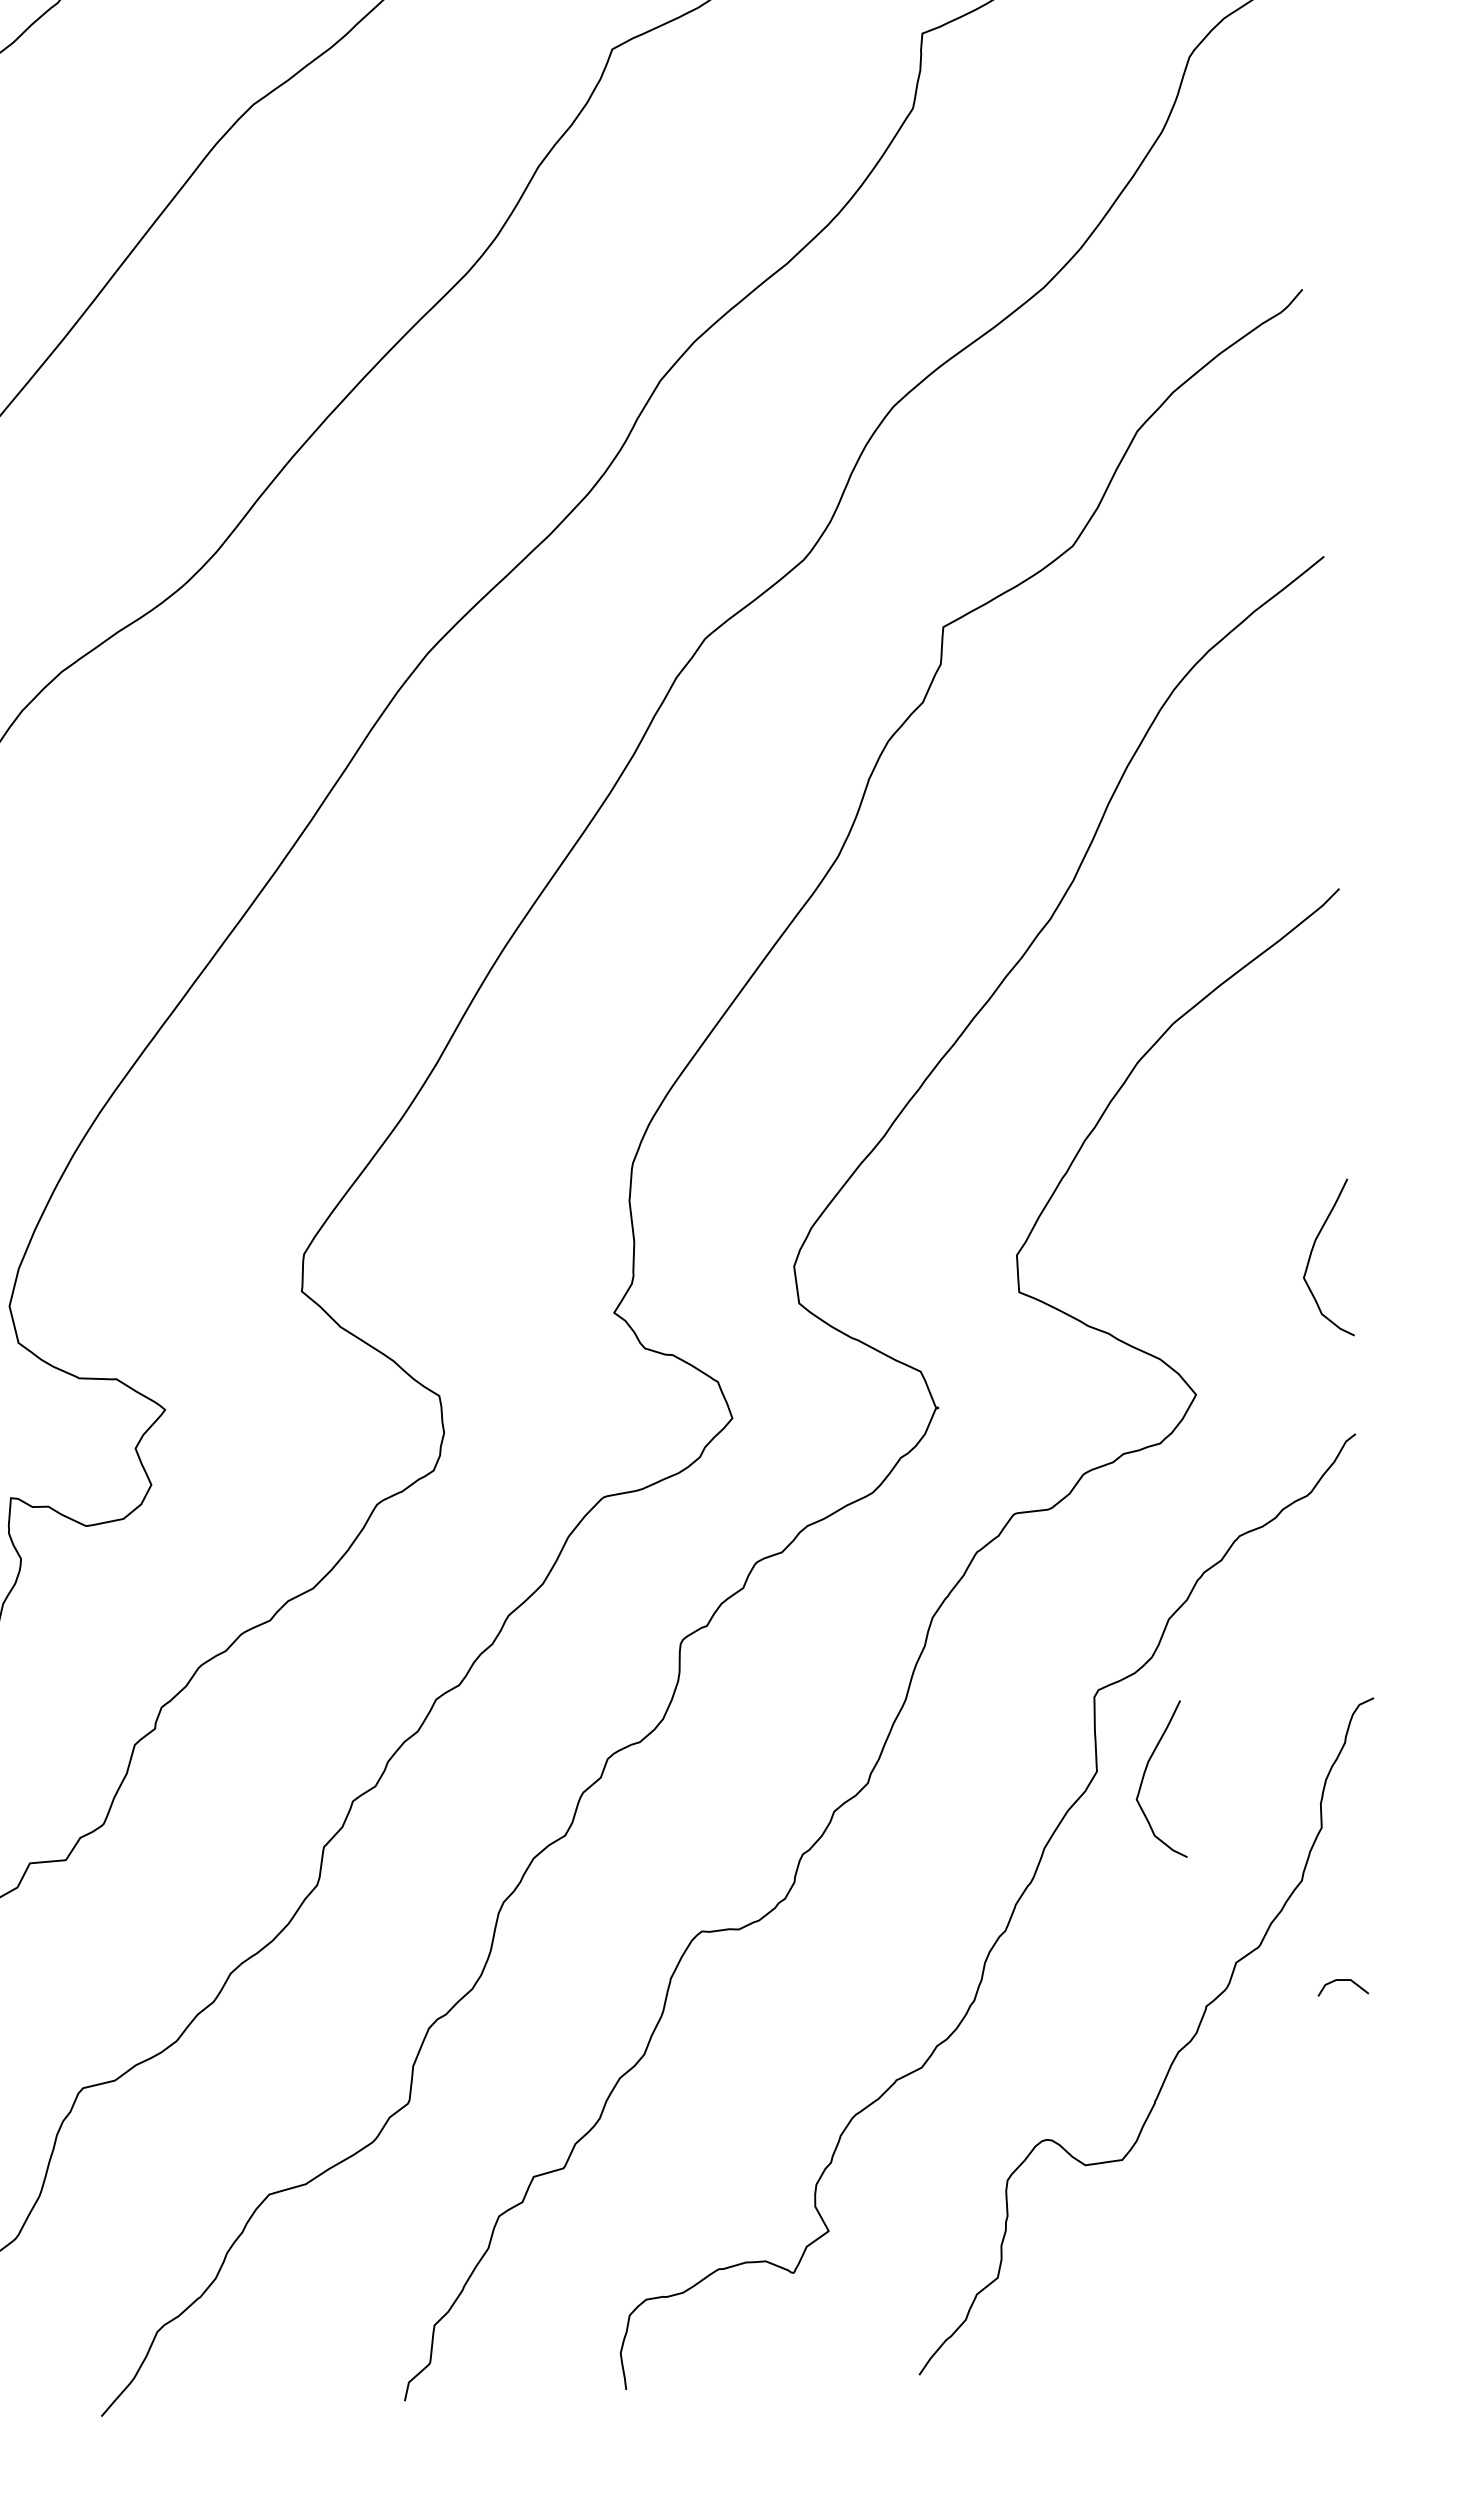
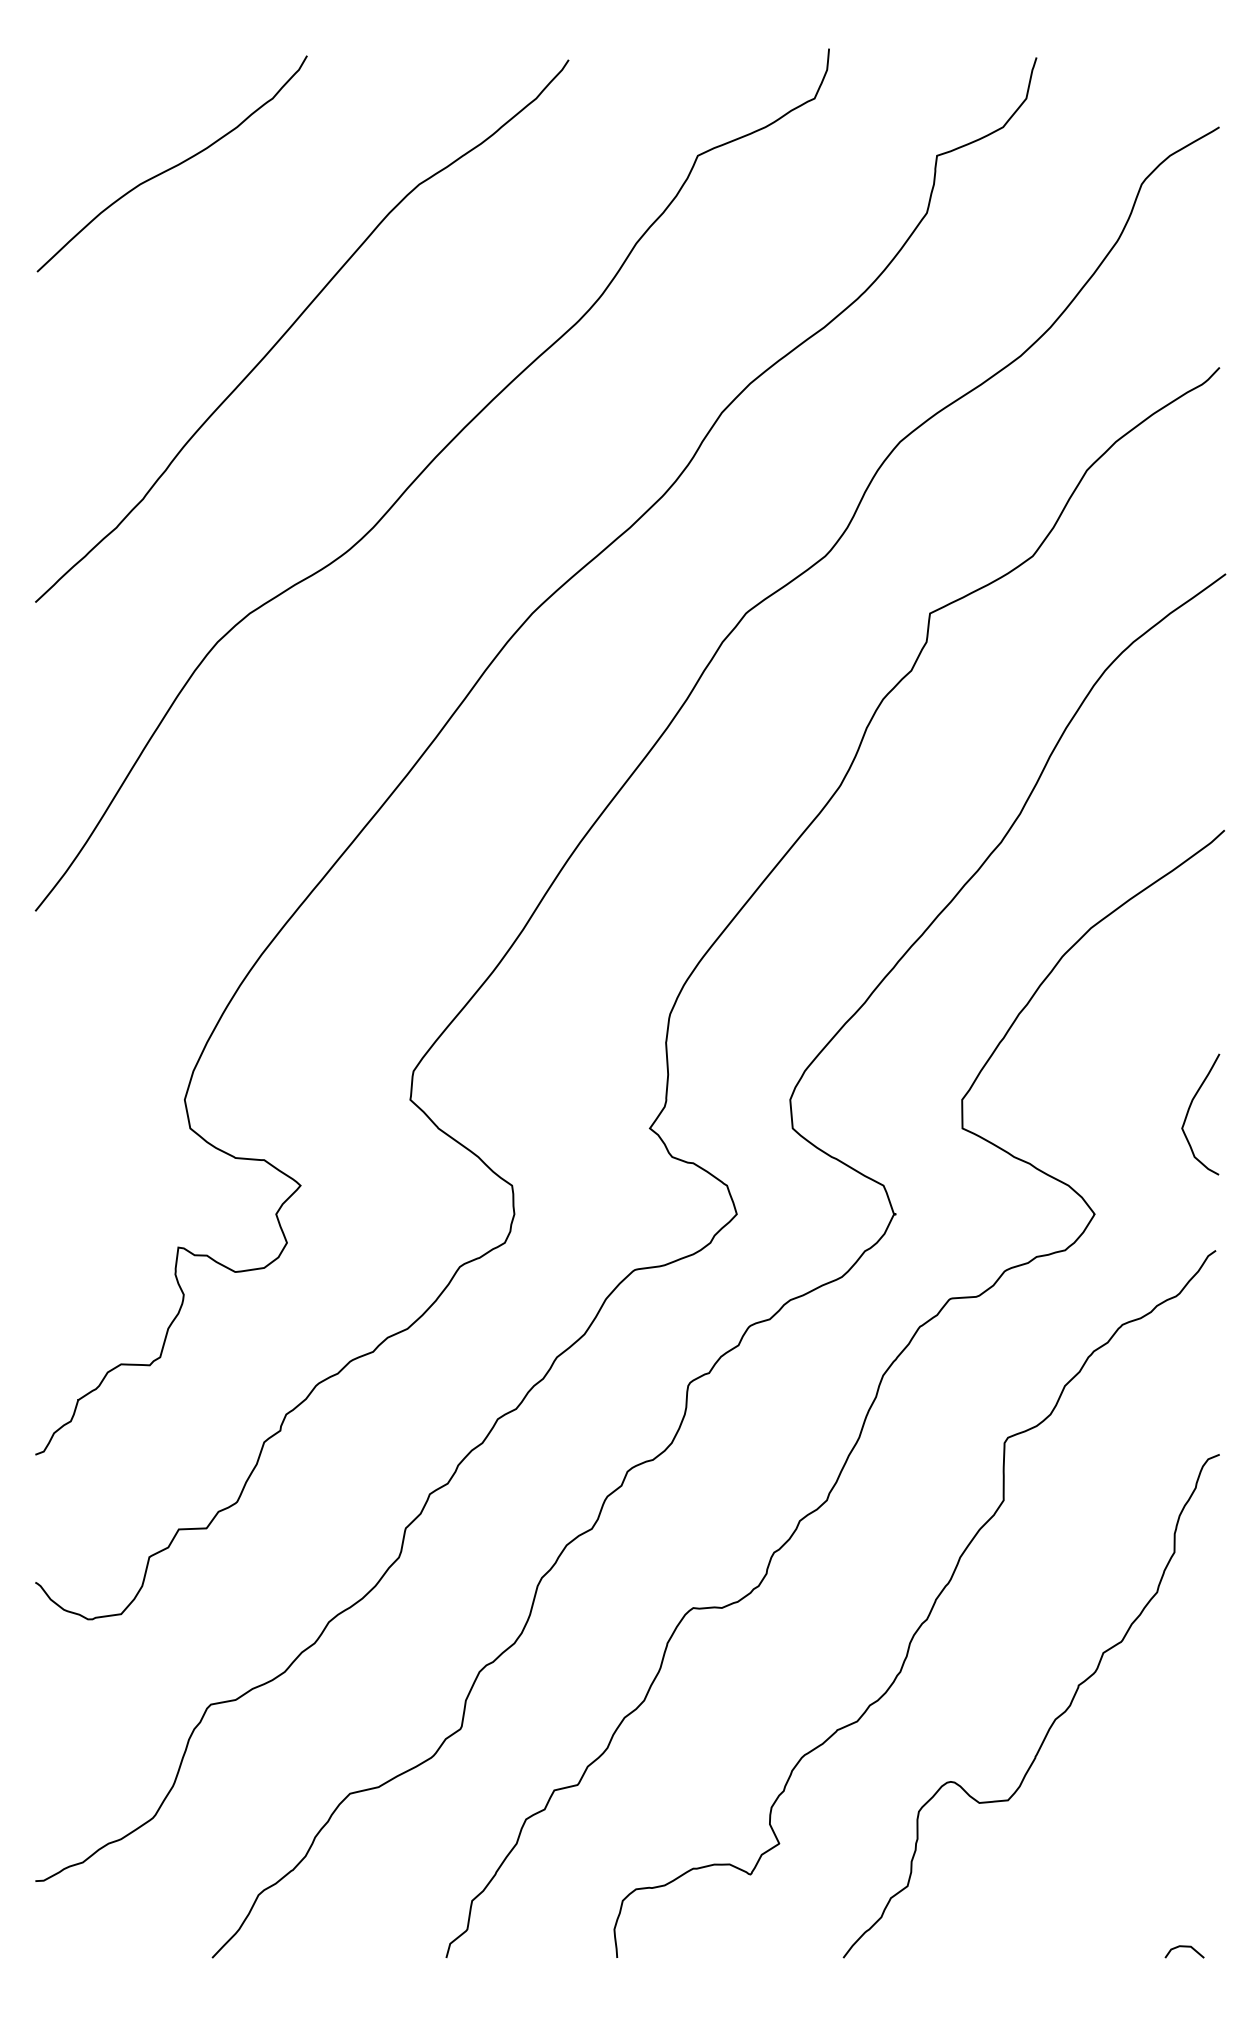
curve: (1146, 1773) -> (1041, 1503), removed
line: (1342, 1981) -> (1184, 1947), moved

